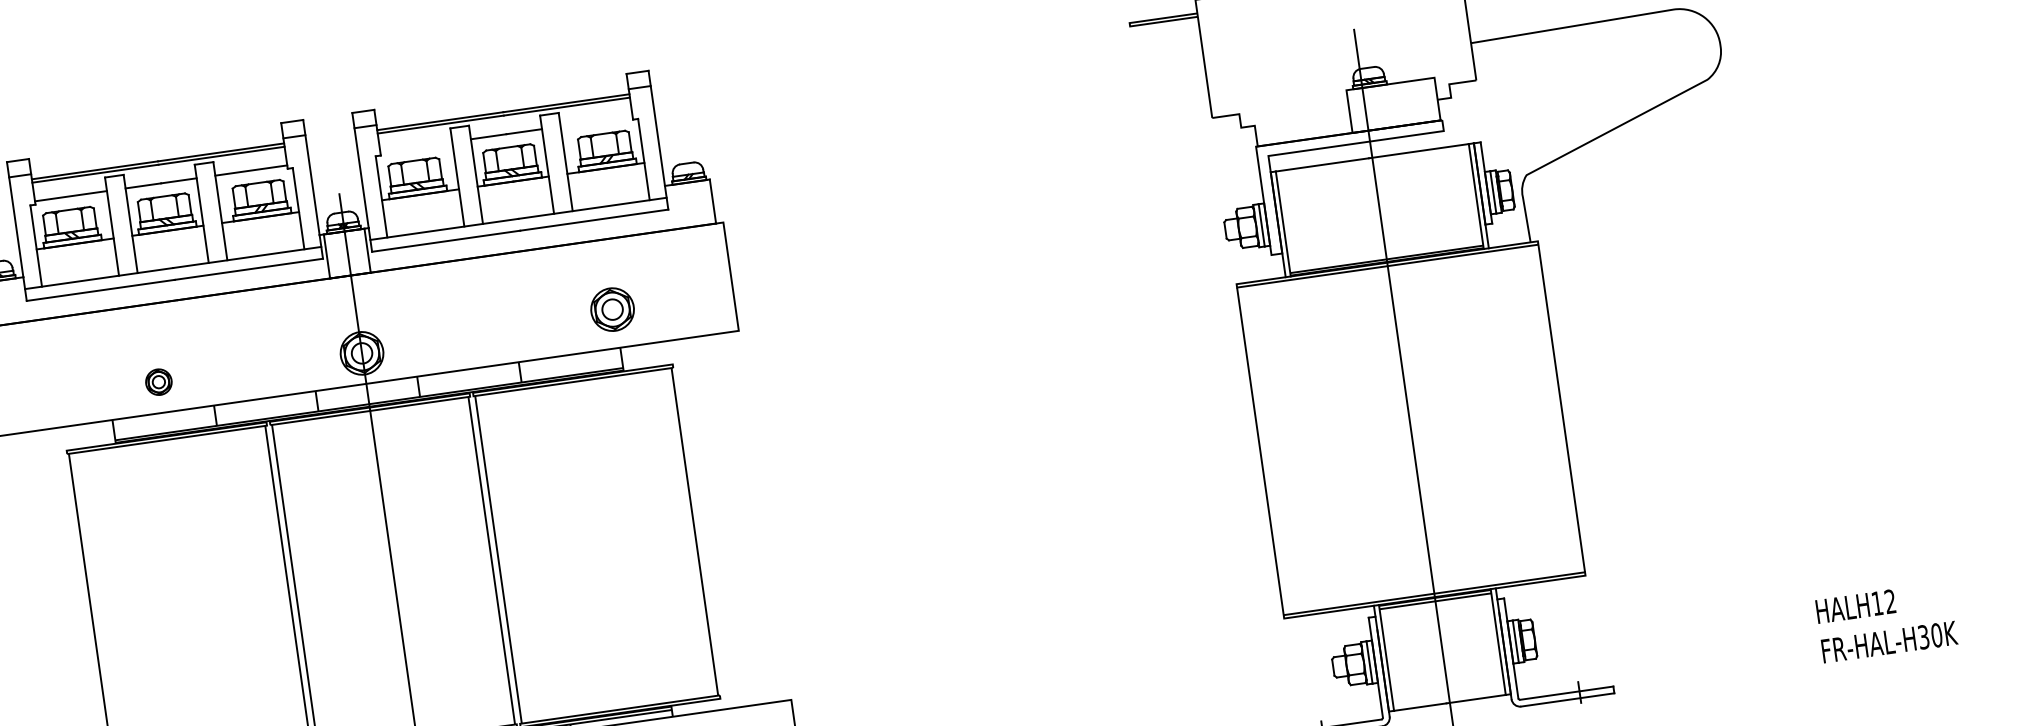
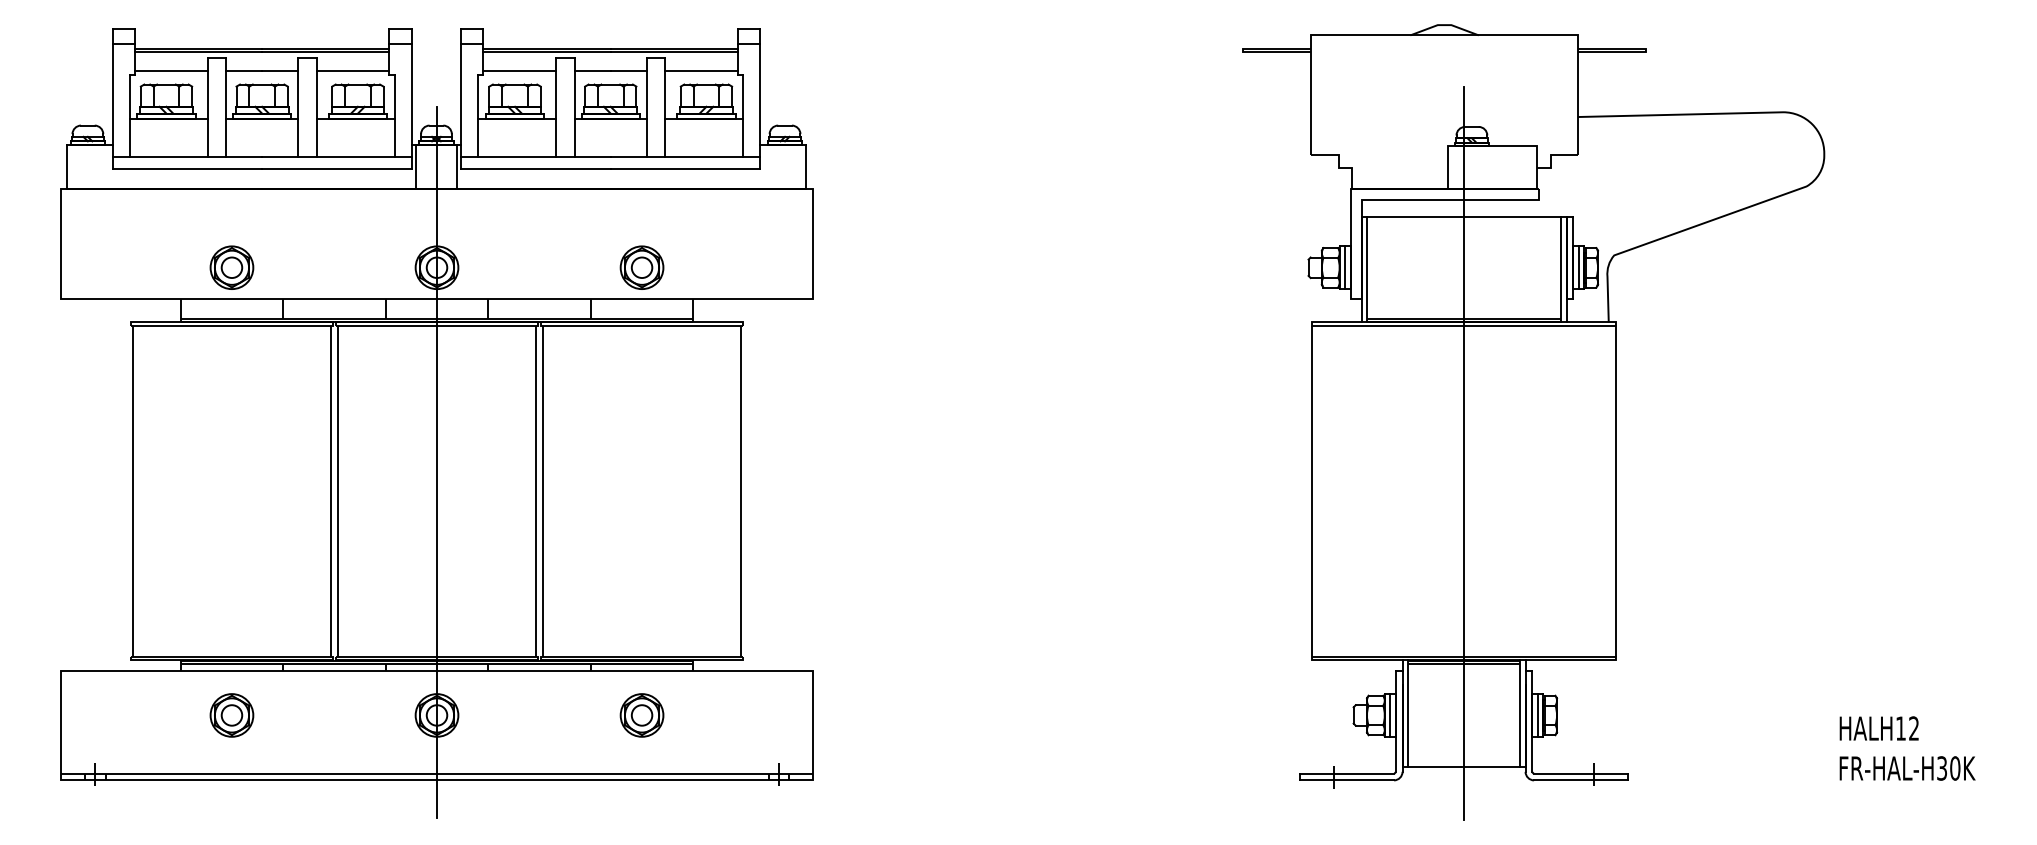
line: (596, 121) -> (701, 71), added
line: (416, 147) -> (519, 71), added
part: (612, 309) -> (641, 267), moved
part: (158, 382) -> (231, 267), size x1.67

